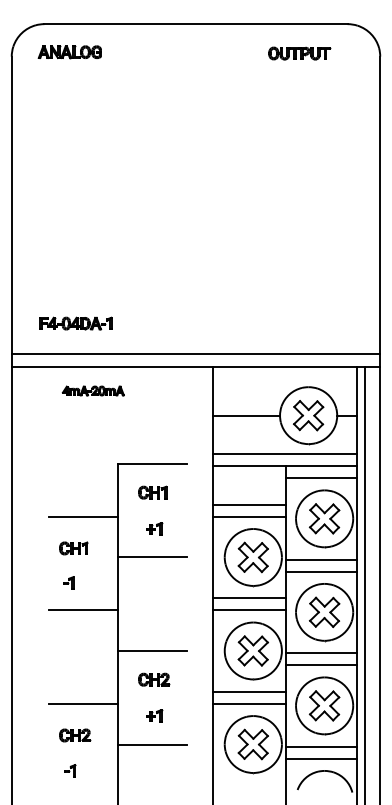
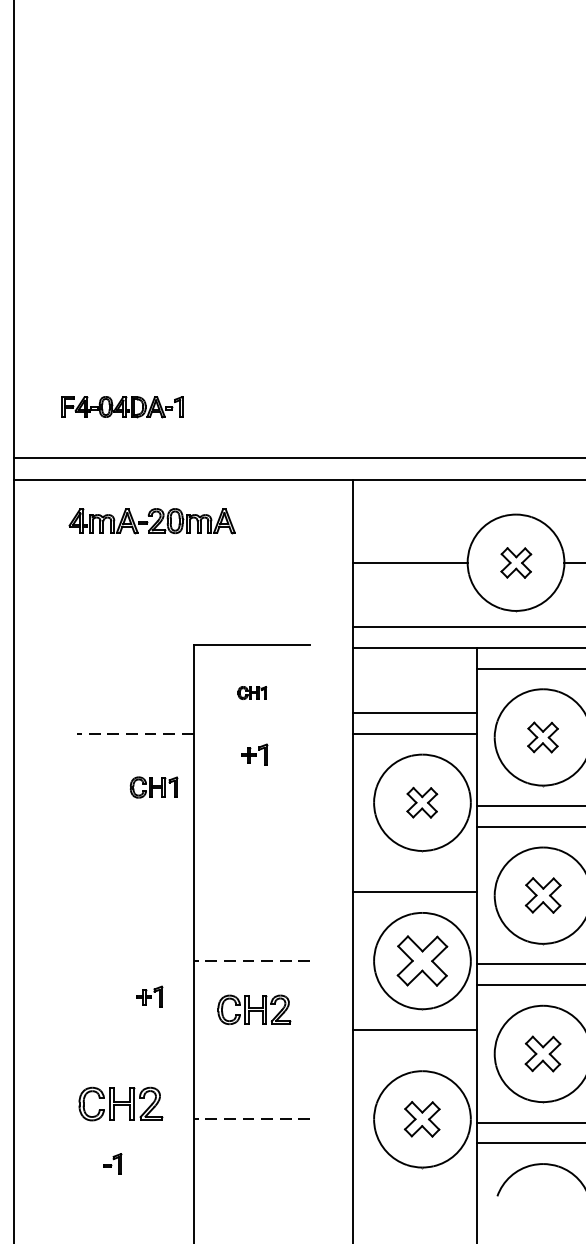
part: (92, 390) -> (150, 520), size x1.6
part: (308, 415) -> (515, 562), size x0.6
part: (152, 492) -> (251, 692), size x0.6
line: (83, 516) -> (135, 733), solid -> dashed
part: (324, 518) -> (542, 736), size x0.6
part: (73, 548) -> (153, 787), moved
line: (152, 557) -> (251, 802), removed
part: (252, 557) -> (421, 802), size x0.6
part: (68, 582) -> (109, 845), removed
line: (248, 598) -> (414, 872), removed
line: (83, 610) -> (135, 892), removed
part: (324, 611) -> (542, 894), size x0.7
line: (152, 650) -> (251, 960), solid -> dashed
part: (154, 679) -> (255, 1009), size x1.4
line: (83, 703) -> (135, 1049), removed
line: (248, 703) -> (414, 1049), removed
part: (324, 705) -> (542, 1053), size x0.7
part: (154, 715) -> (150, 995), moved
part: (75, 735) -> (121, 1104), size x1.6
line: (152, 744) -> (251, 1119), solid -> dashed
part: (252, 744) -> (421, 1119), size x0.7

